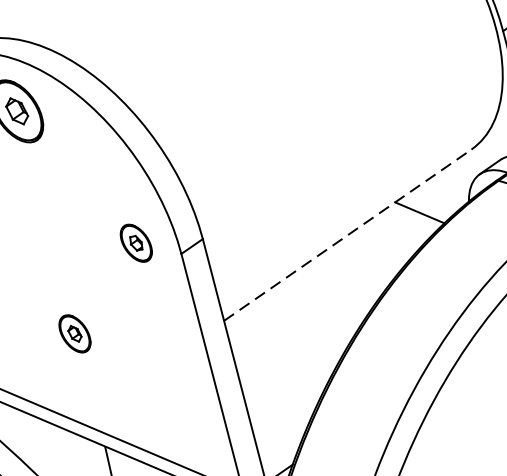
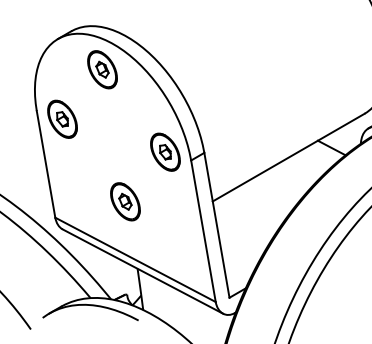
line: (347, 235) -> (288, 157), dashed -> solid
part: (136, 242) -> (165, 151), size x1.67
part: (74, 333) -> (125, 201), size x1.67

